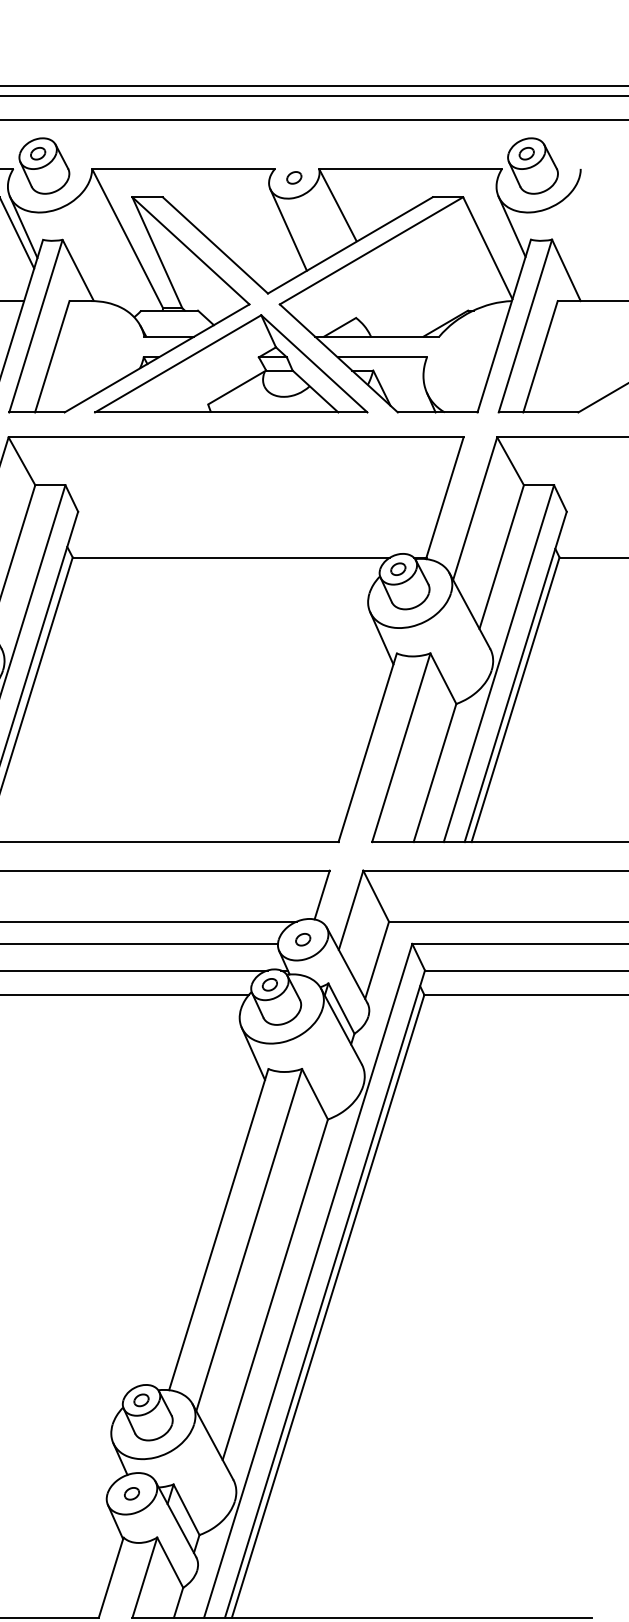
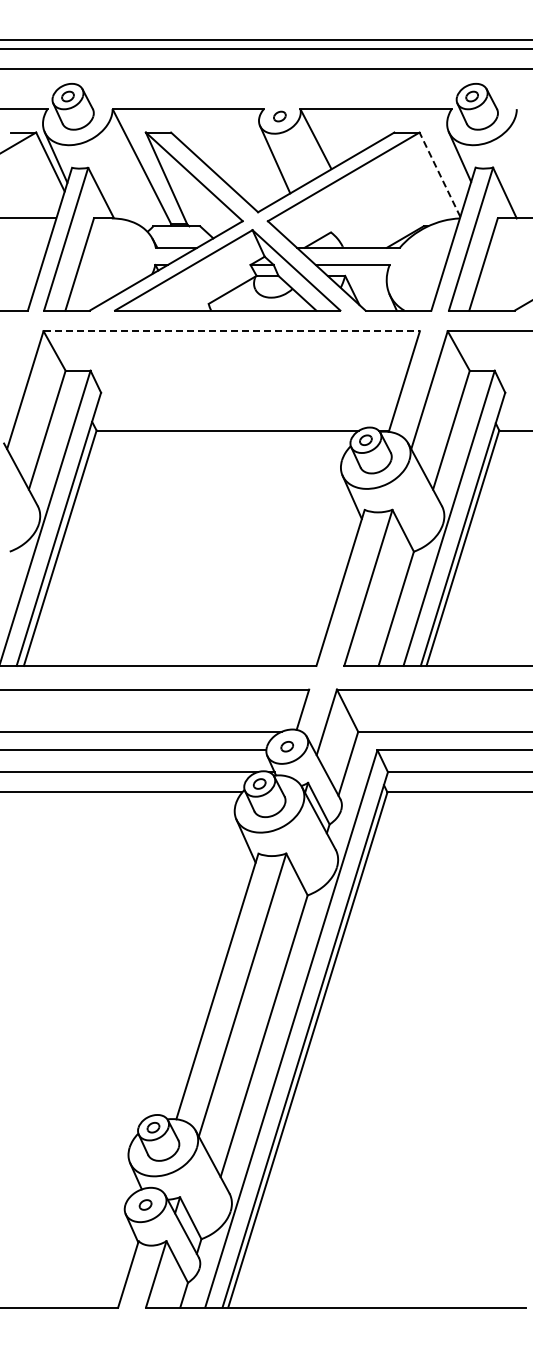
line: (487, 247) -> (439, 174), solid -> dashed
line: (237, 437) -> (232, 331), solid -> dashed

